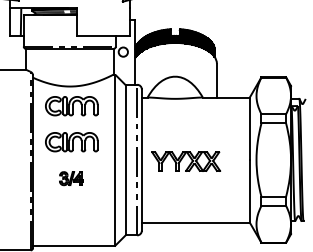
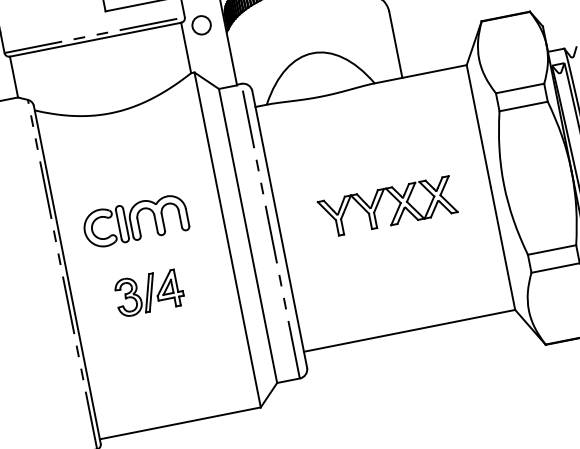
part: (71, 106) -> (121, 151), removed
part: (186, 161) -> (388, 206), moved
part: (71, 178) -> (149, 292), size x1.43

